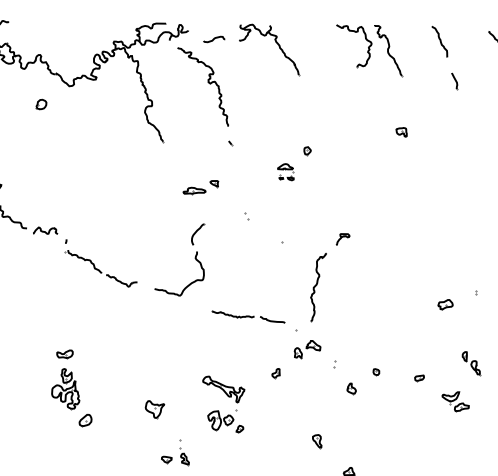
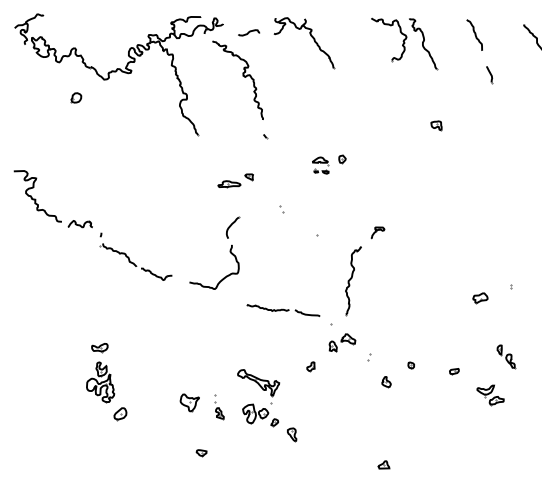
part: (307, 151) -> (342, 159), moved
part: (317, 441) -> (292, 434), moved
part: (184, 453) -> (219, 407), moved

